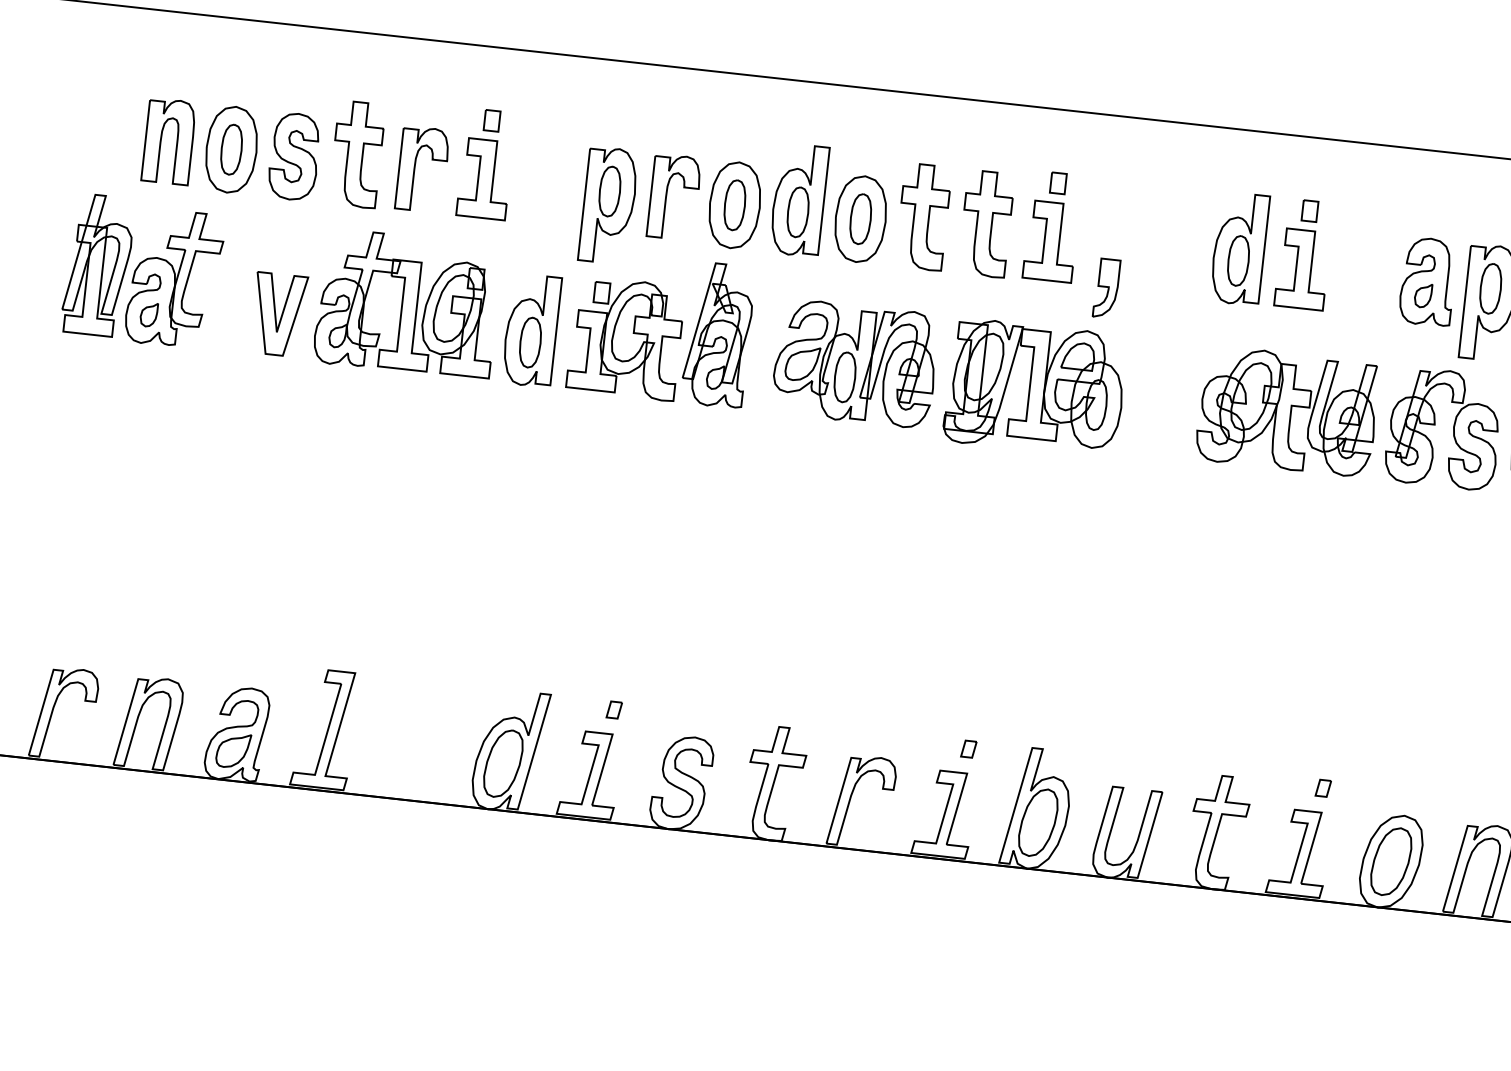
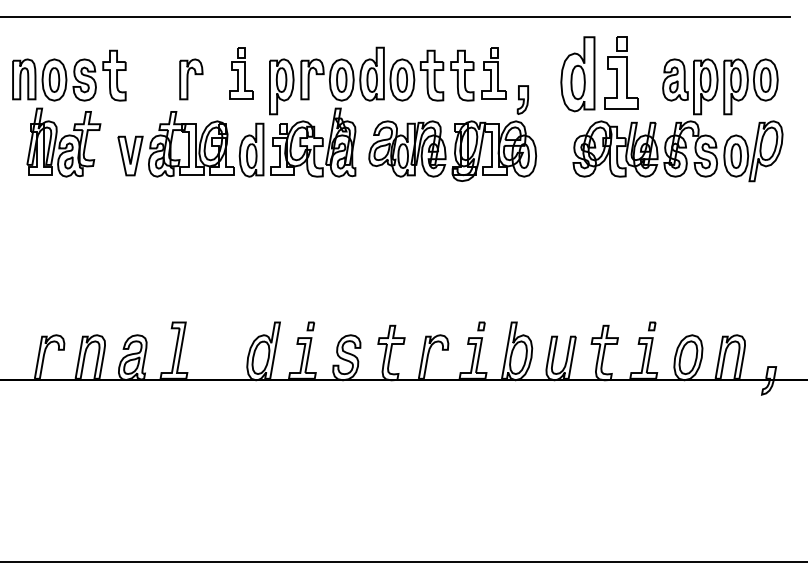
part: (263, 143) -> (69, 75), moved
part: (486, 164) -> (241, 73), moved
part: (1271, 250) -> (599, 73), size x1.4

